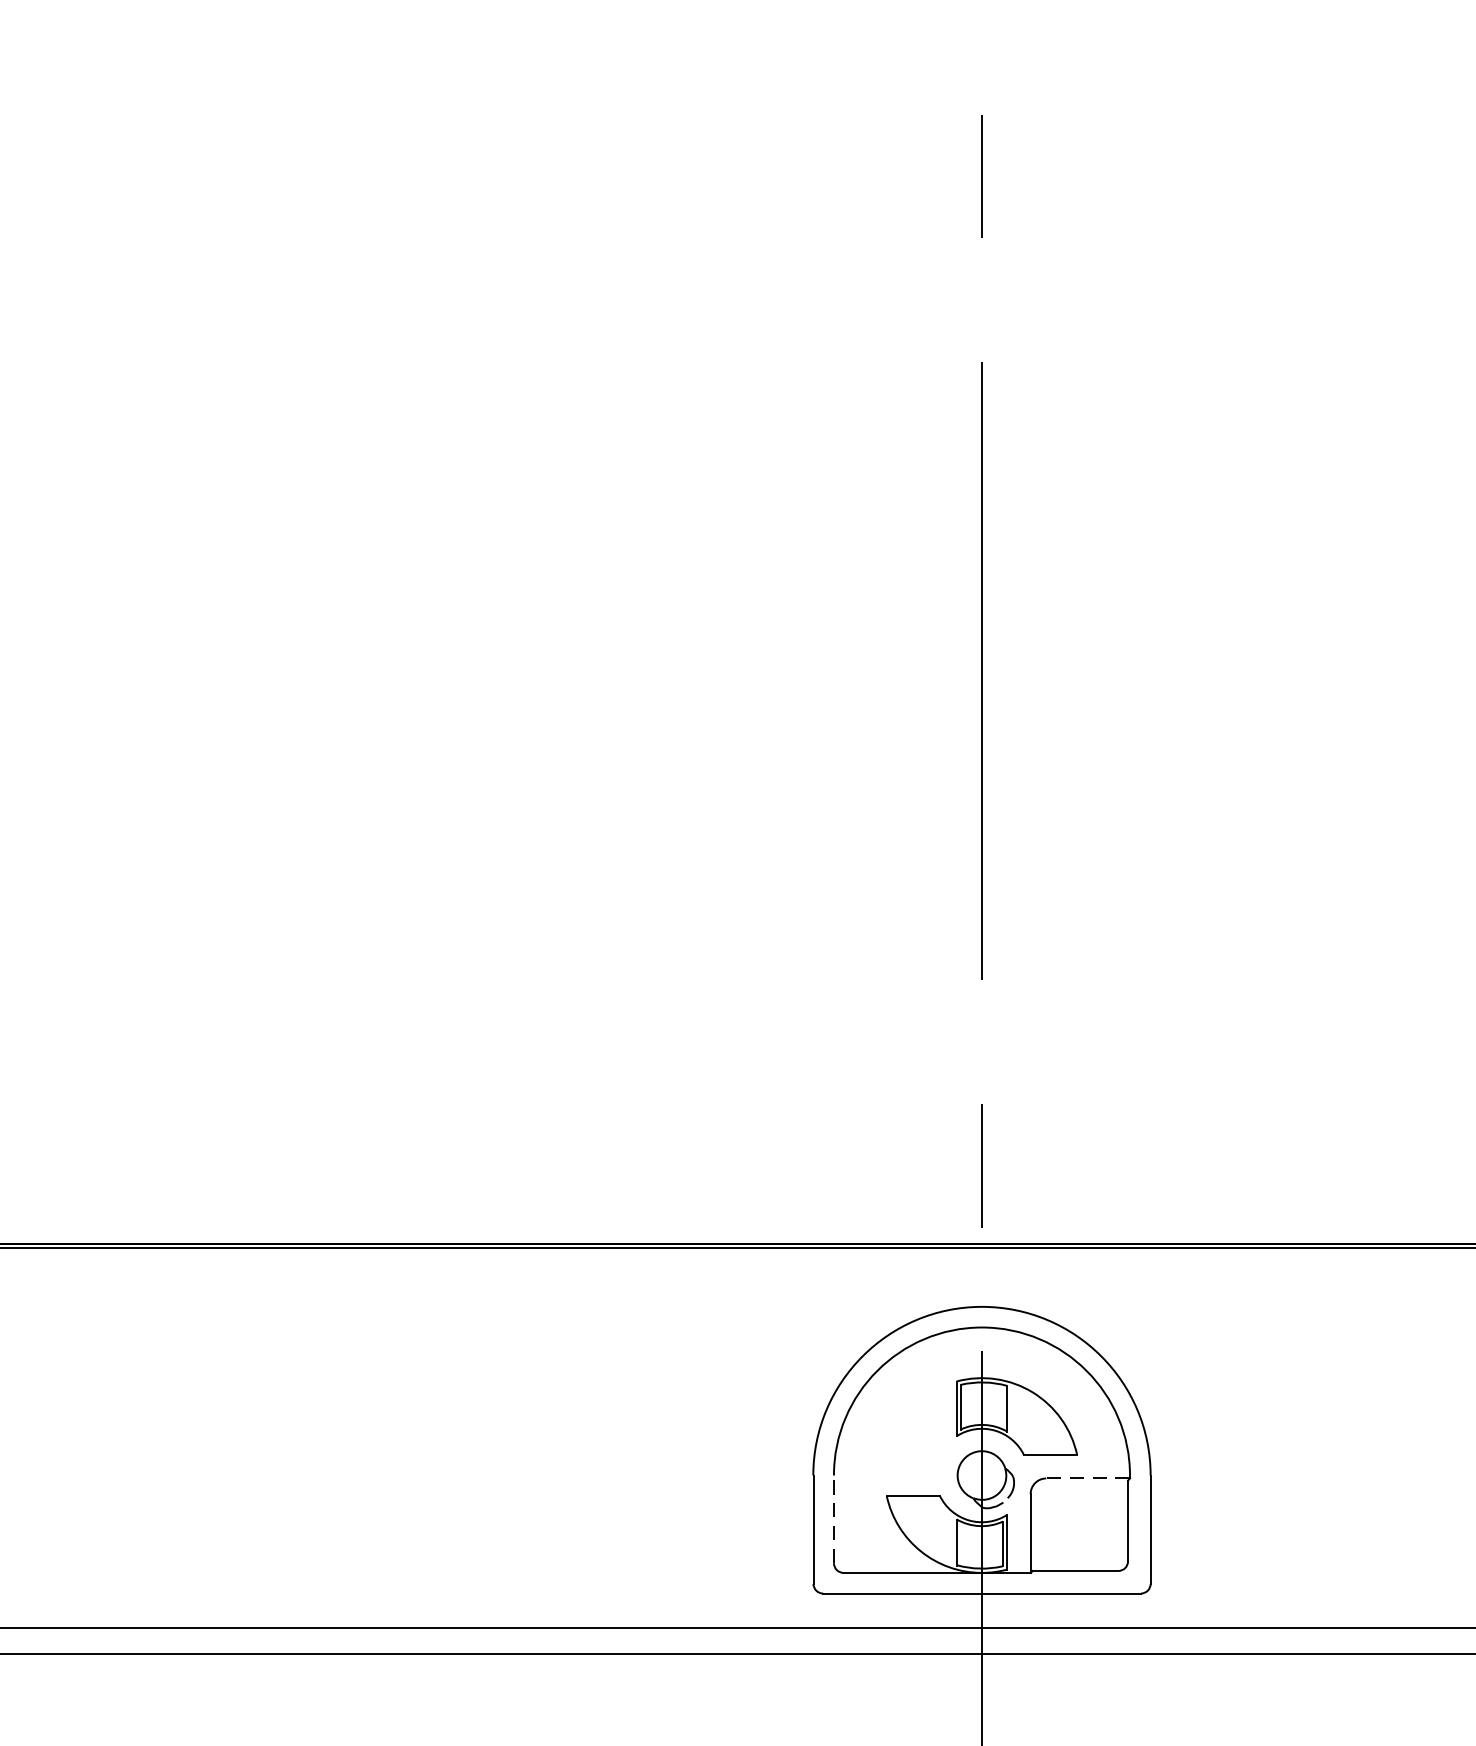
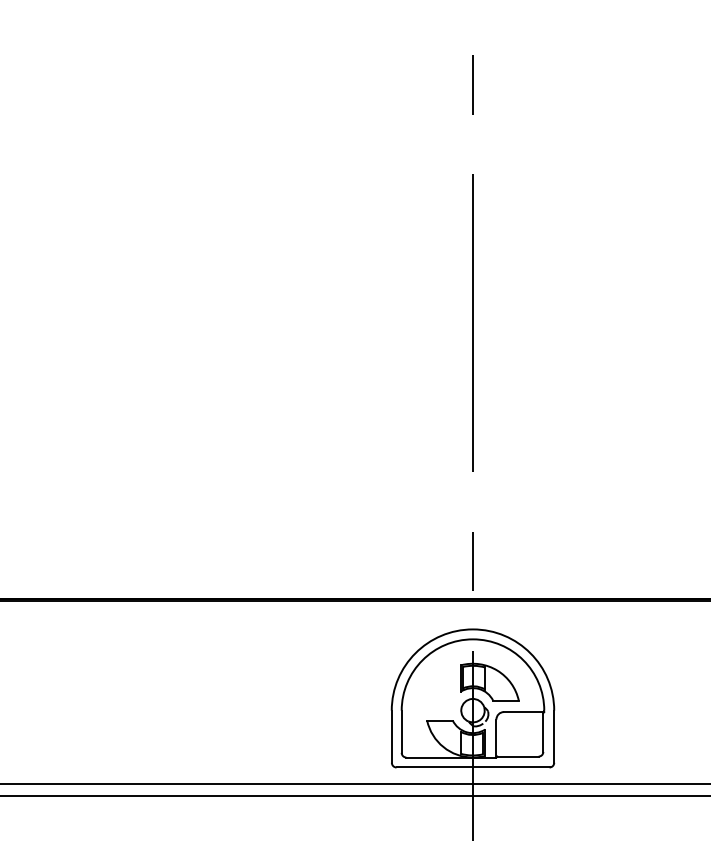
line: (1086, 1479) -> (523, 712), dashed -> solid
line: (833, 1518) -> (401, 731), dashed -> solid

